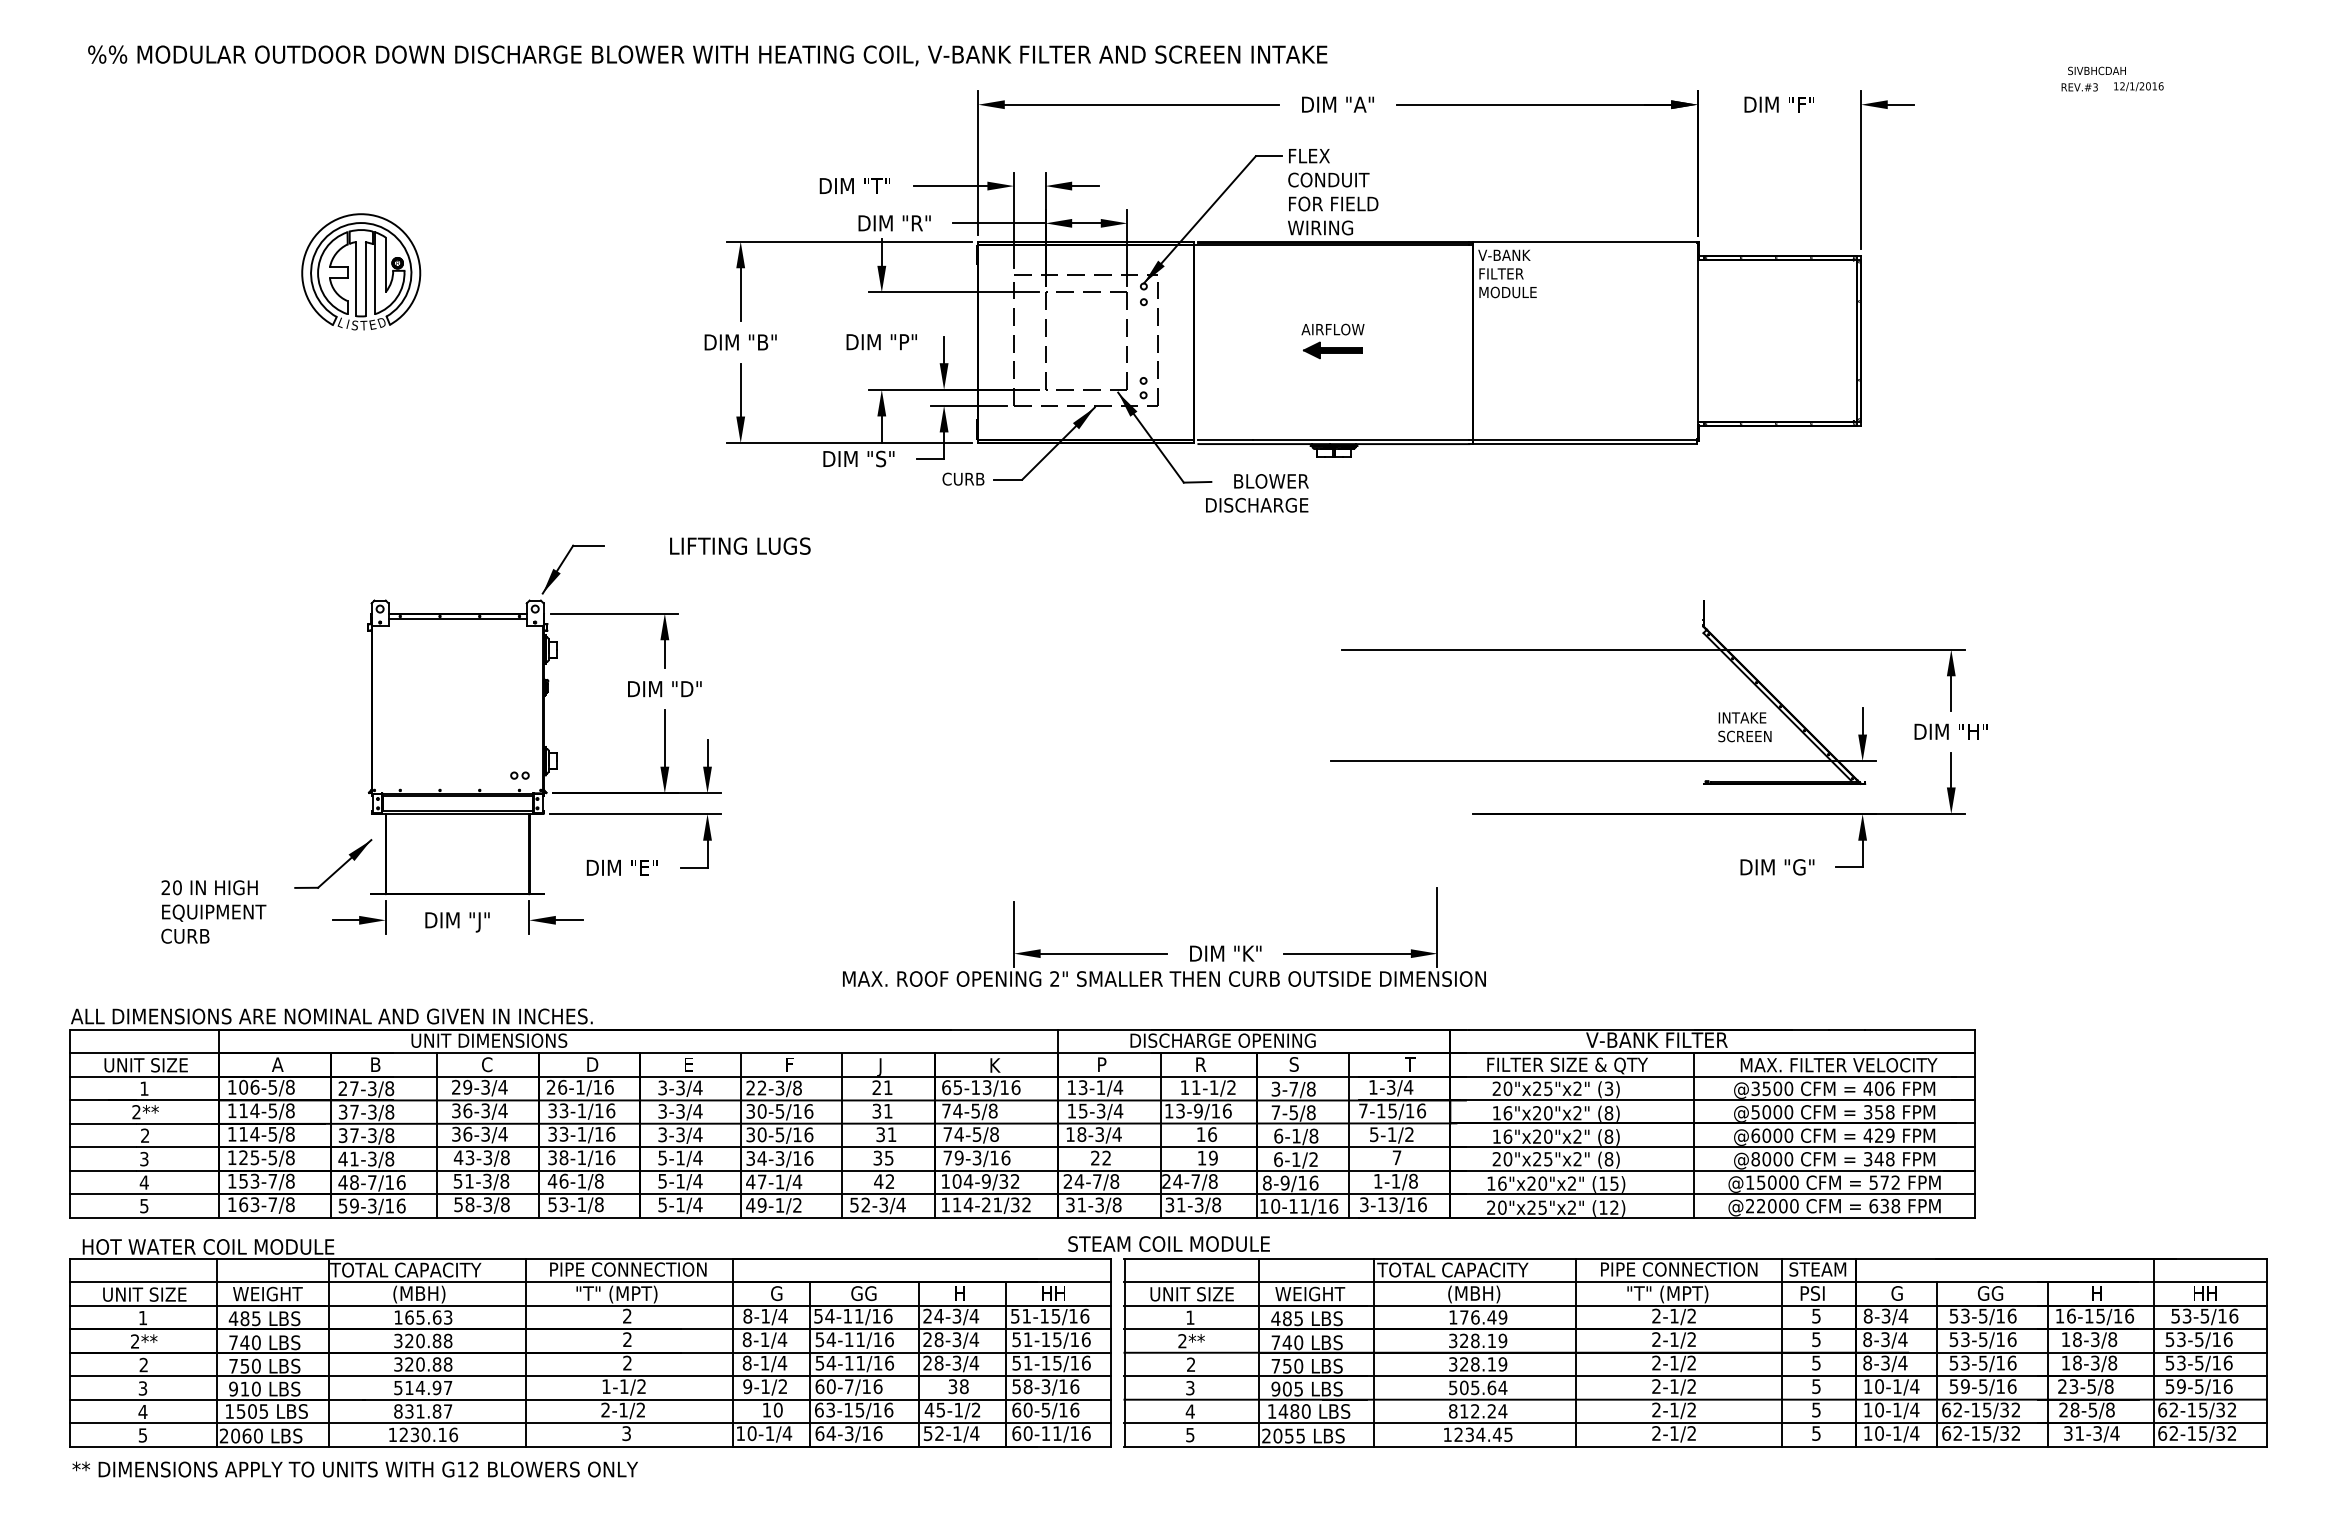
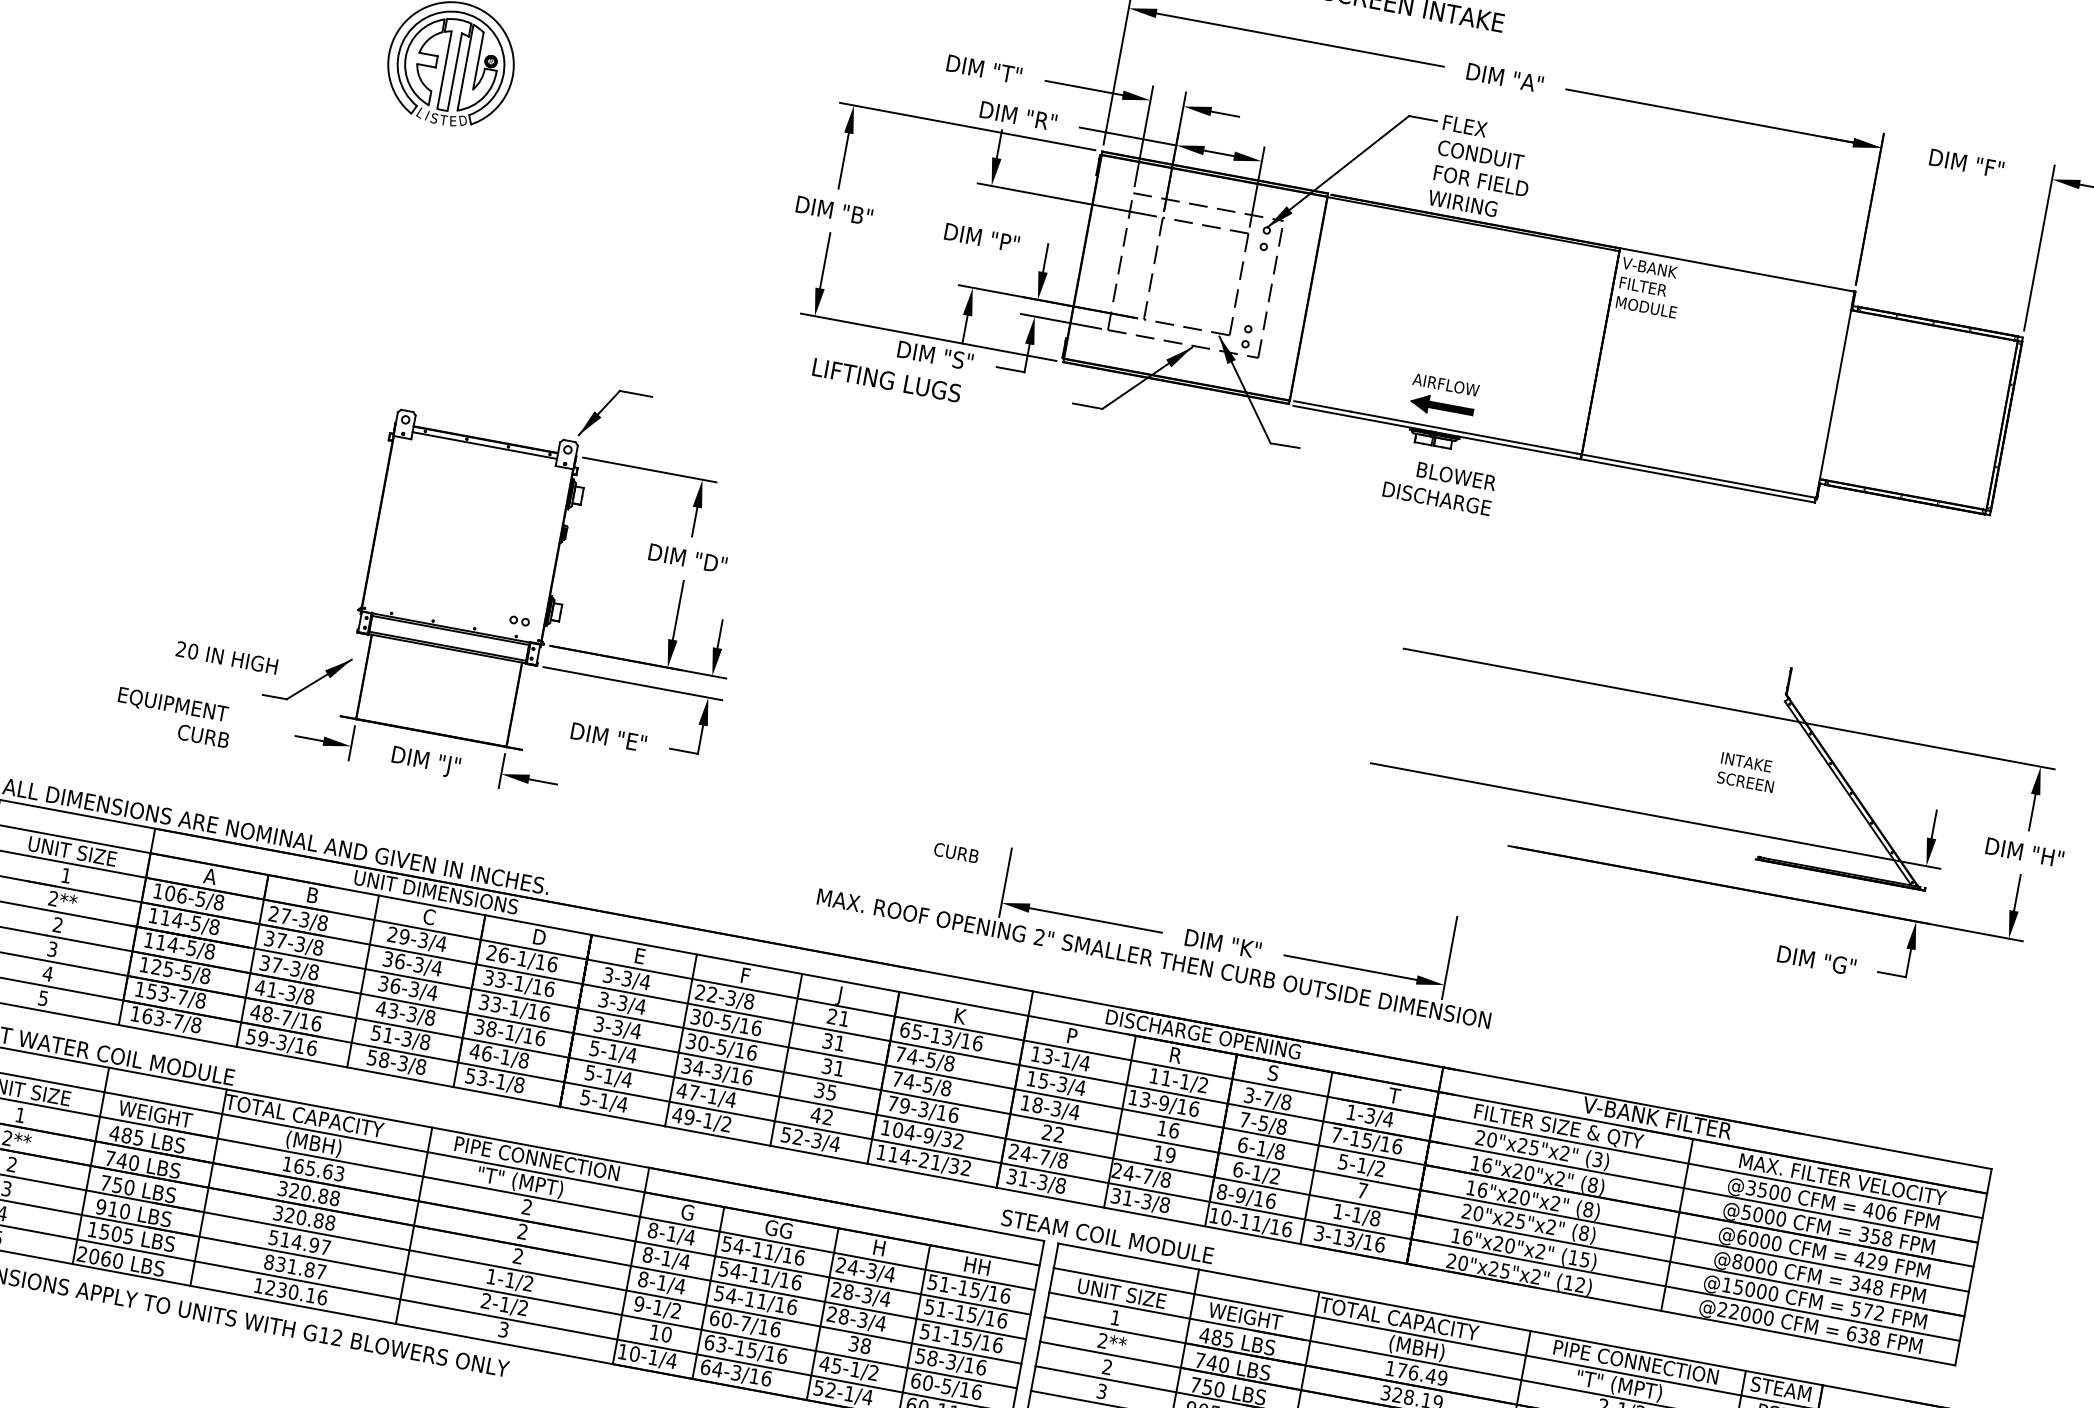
part: (1332, 341) -> (1443, 397), moved
text: (963, 478) -> (956, 852), moved
text: (1257, 493) -> (1439, 486), moved
text: (740, 545) -> (887, 379), moved
text: (1744, 727) -> (1746, 772), moved
text: (209, 887) -> (226, 657), moved
text: (185, 935) -> (203, 735), moved

